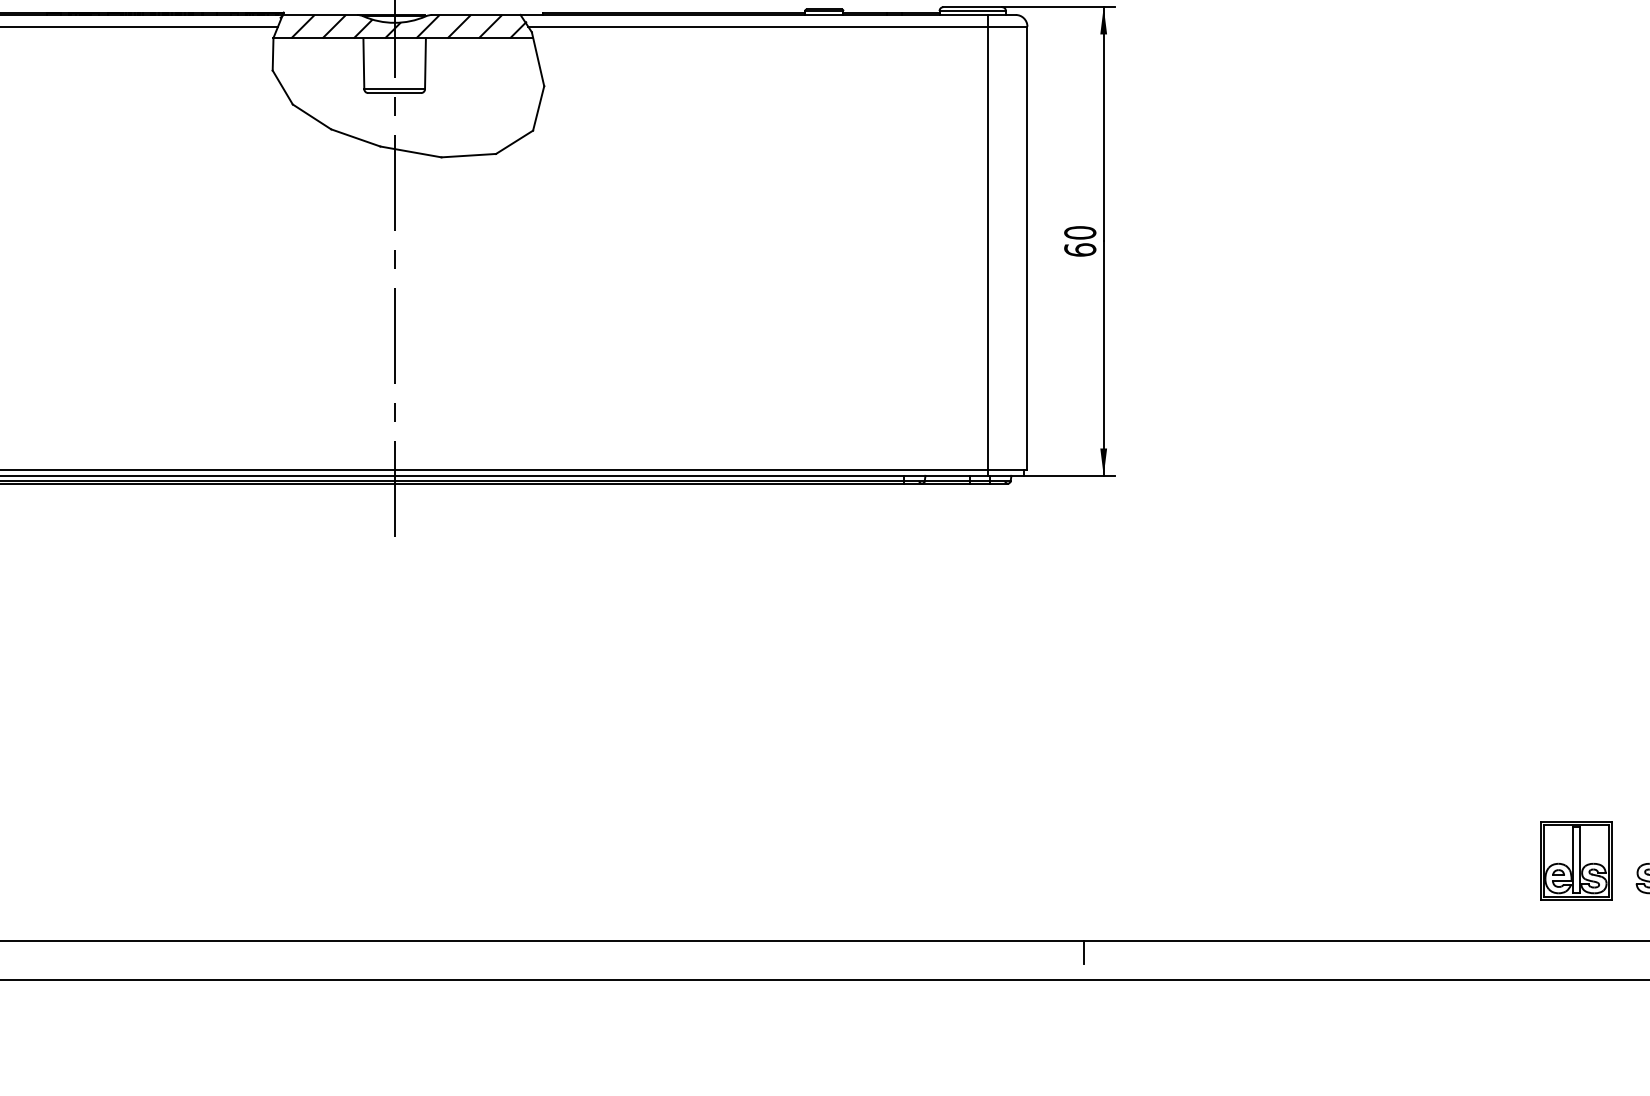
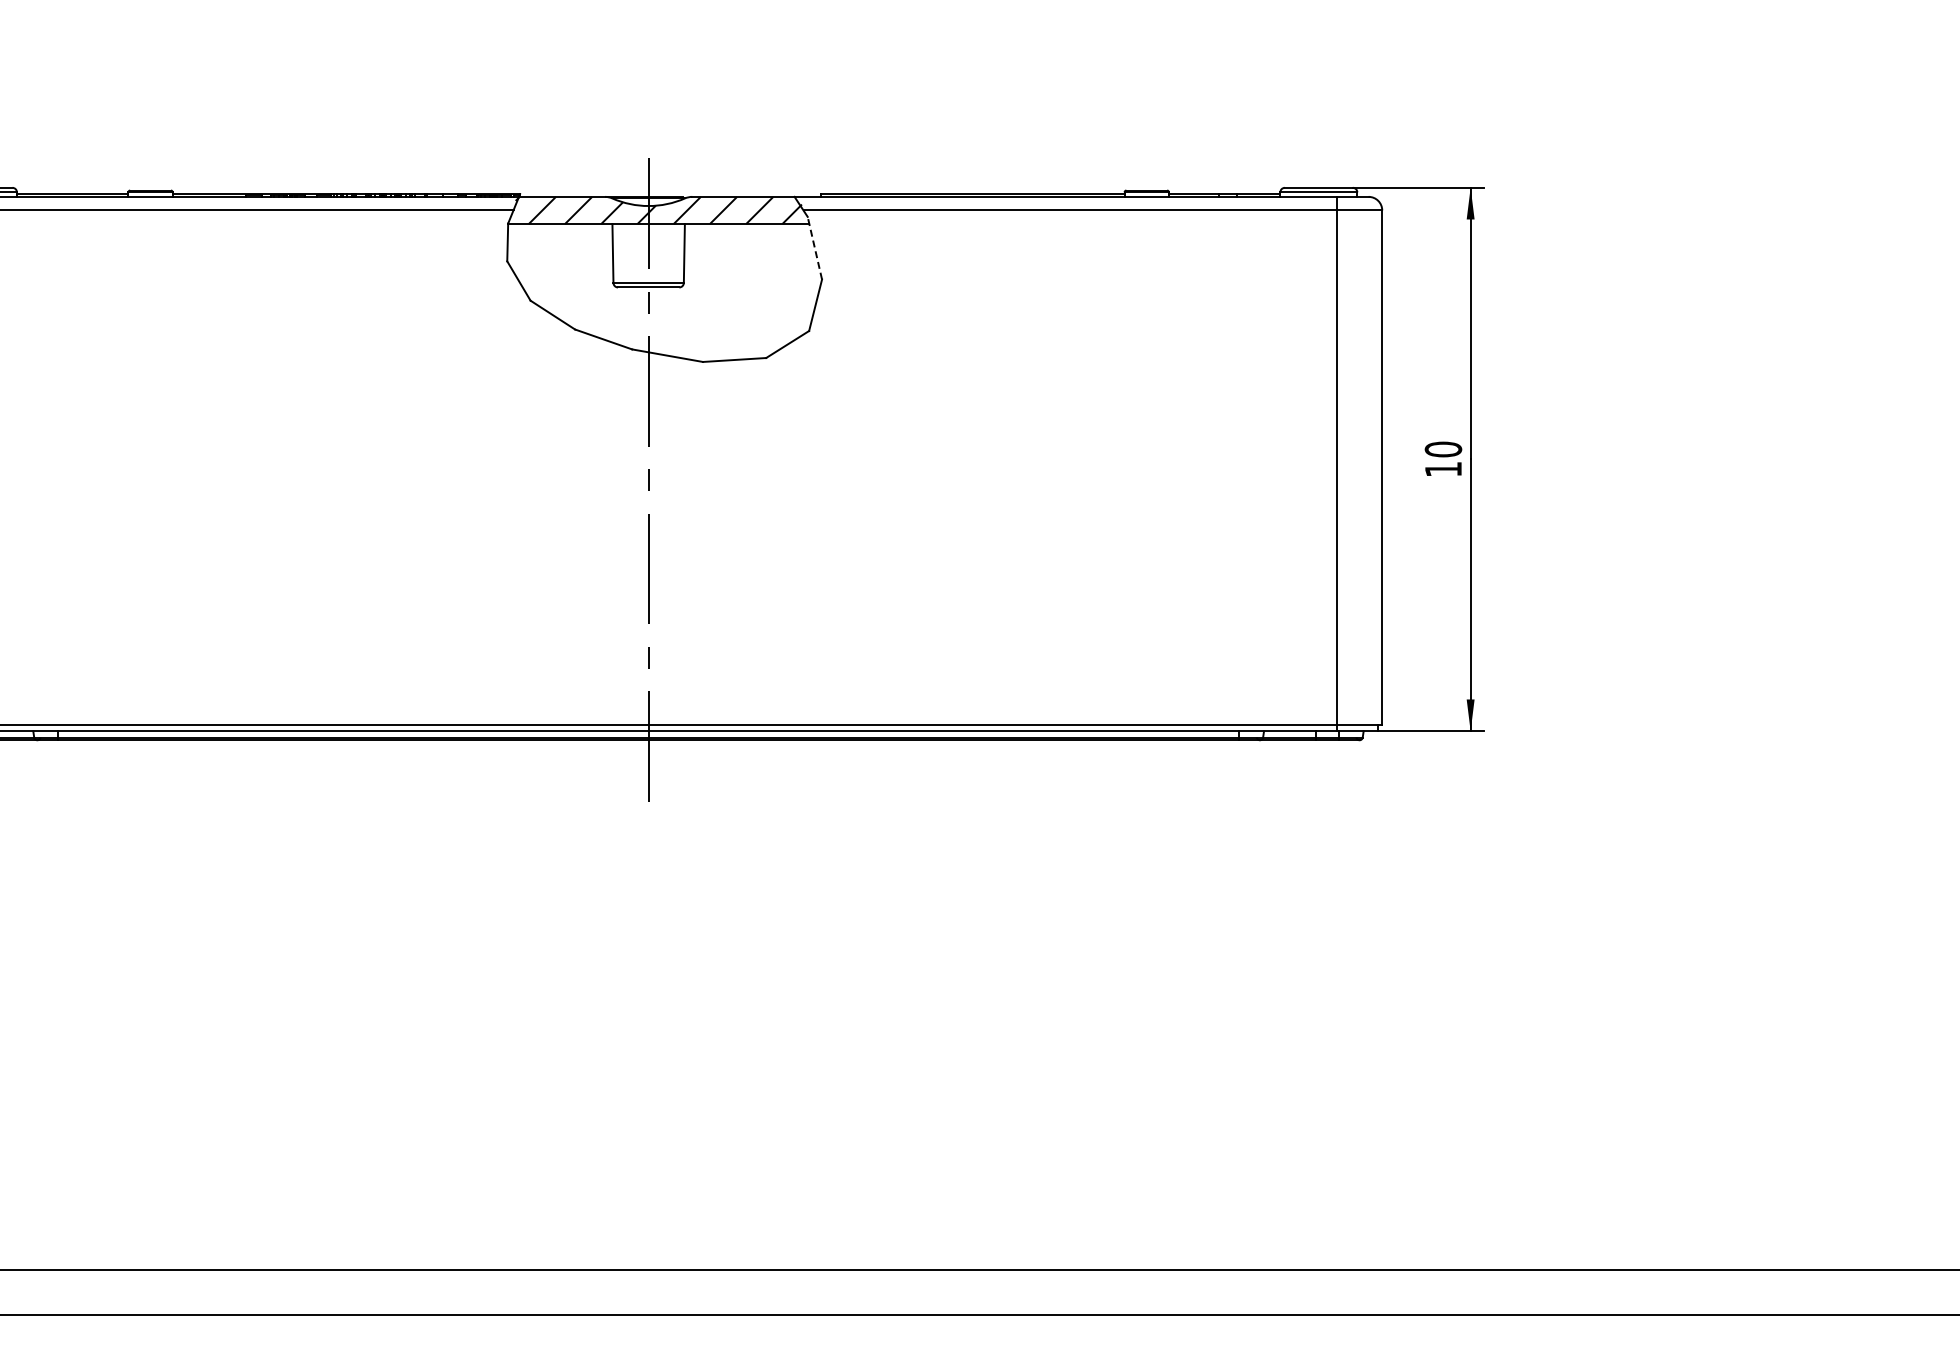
line: (537, 58) -> (814, 247), solid -> dashed
text: (1080, 250) -> (1443, 469), 60 -> 10
line: (1083, 952) -> (1447, 1283), removed

